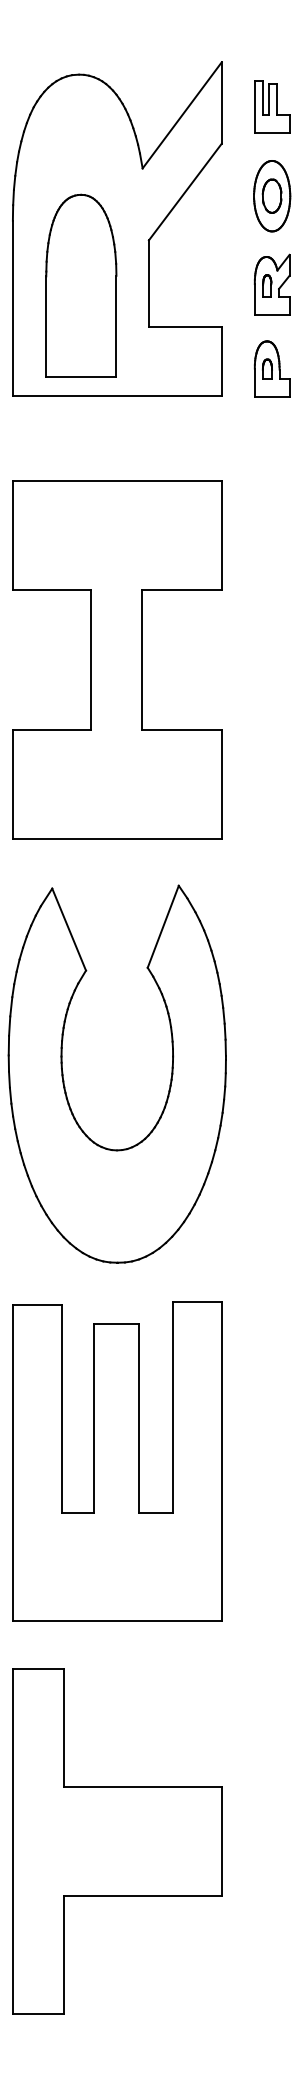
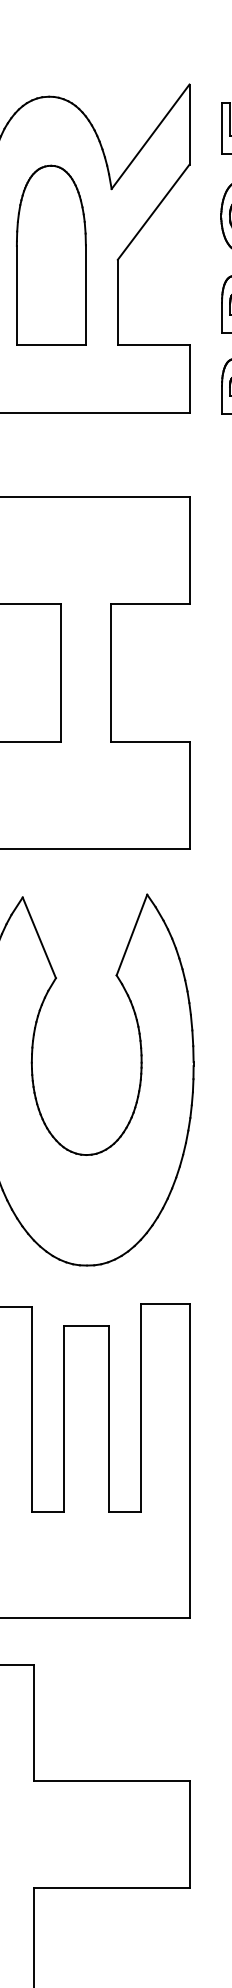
part: (81, 285) -> (51, 254), moved

